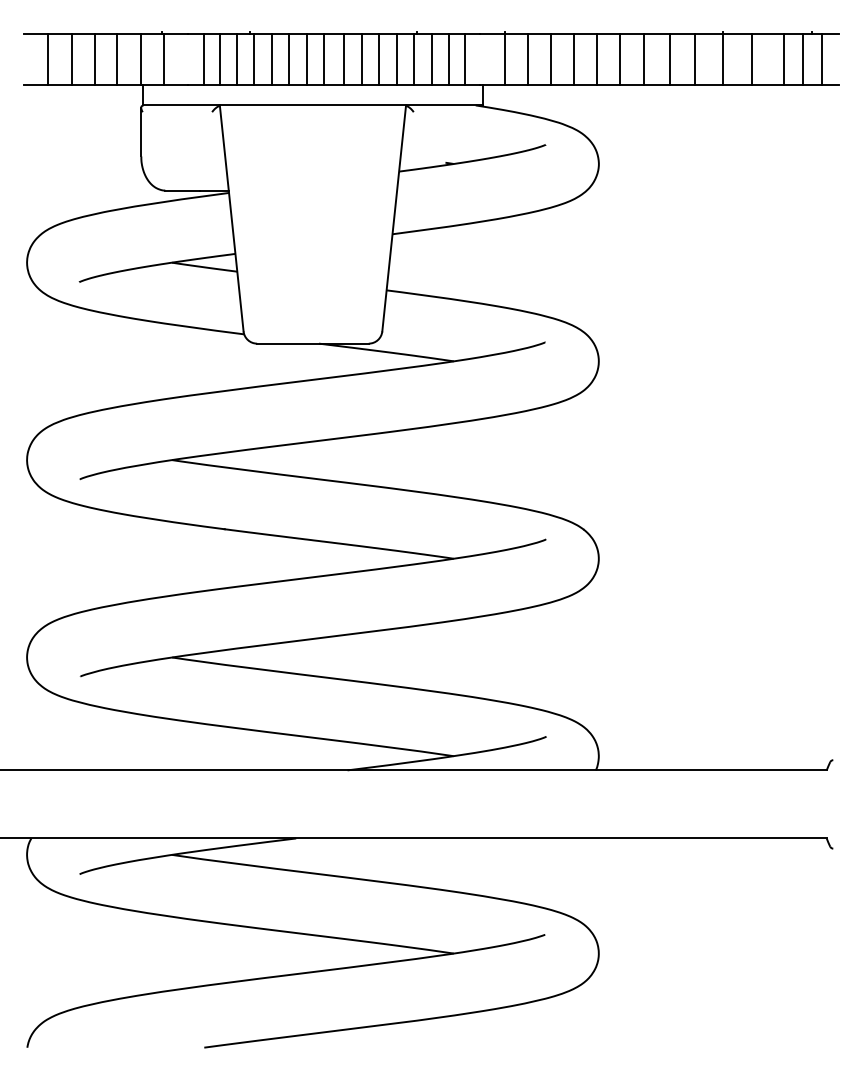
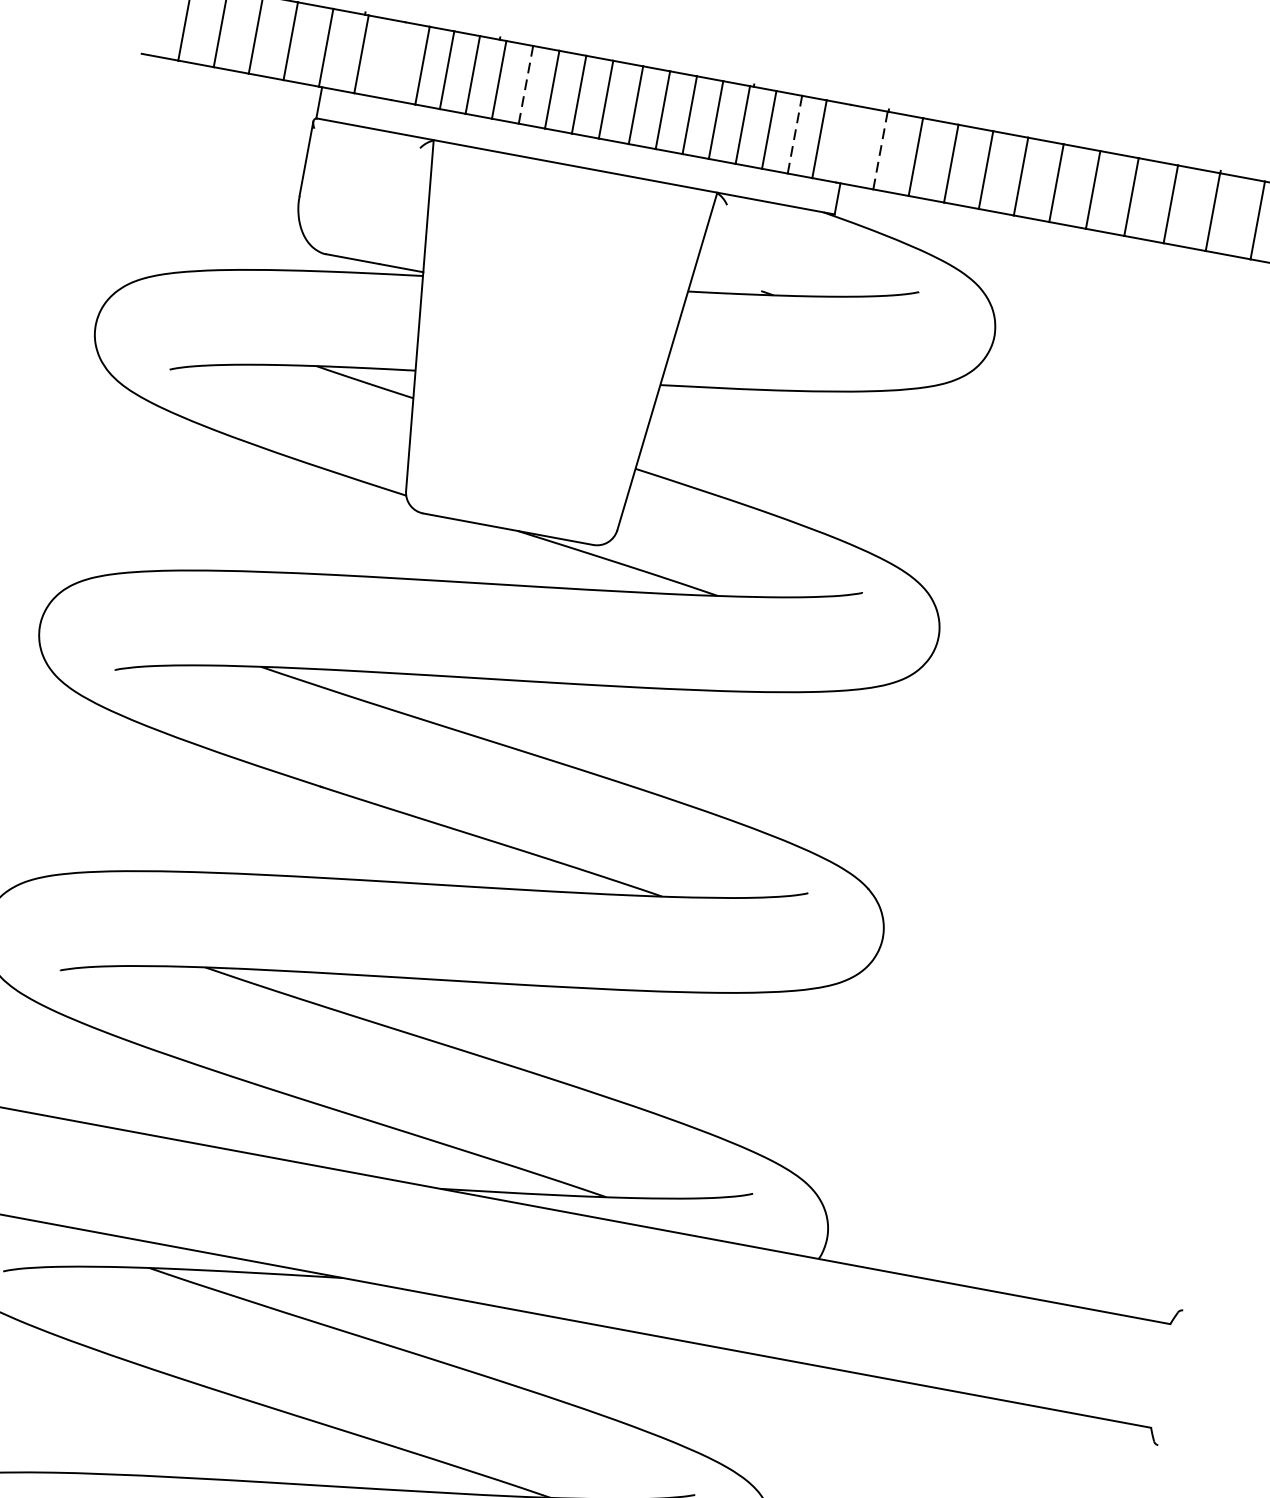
line: (271, 59) -> (525, 84), solid -> dashed
line: (448, 59) -> (794, 134), solid -> dashed
line: (504, 59) -> (880, 150), solid -> dashed

